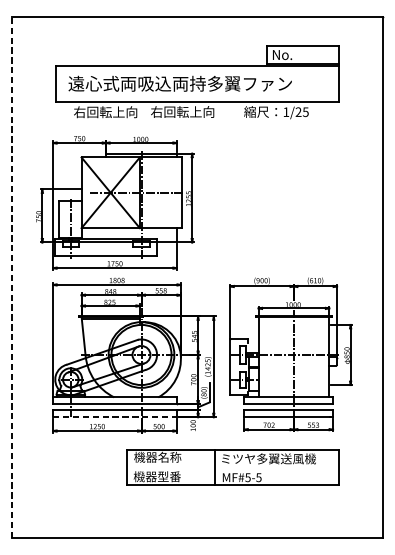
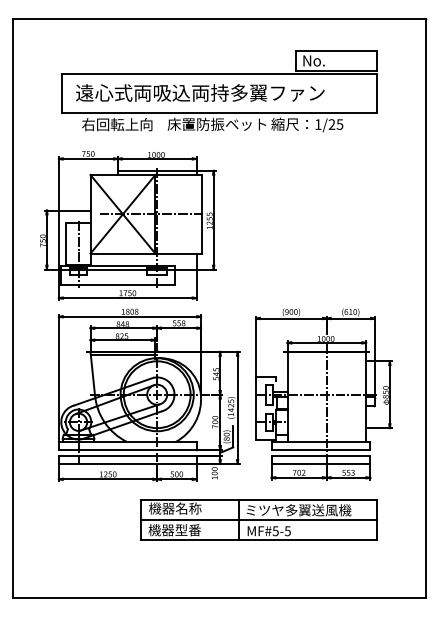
text: (194, 111) -> (216, 123), 右回転上向 -> 床置防振ベット
line: (12, 277) -> (13, 308), dashed -> solid
line: (114, 416) -> (127, 463), dashed -> solid
line: (232, 467) -> (258, 519), added

